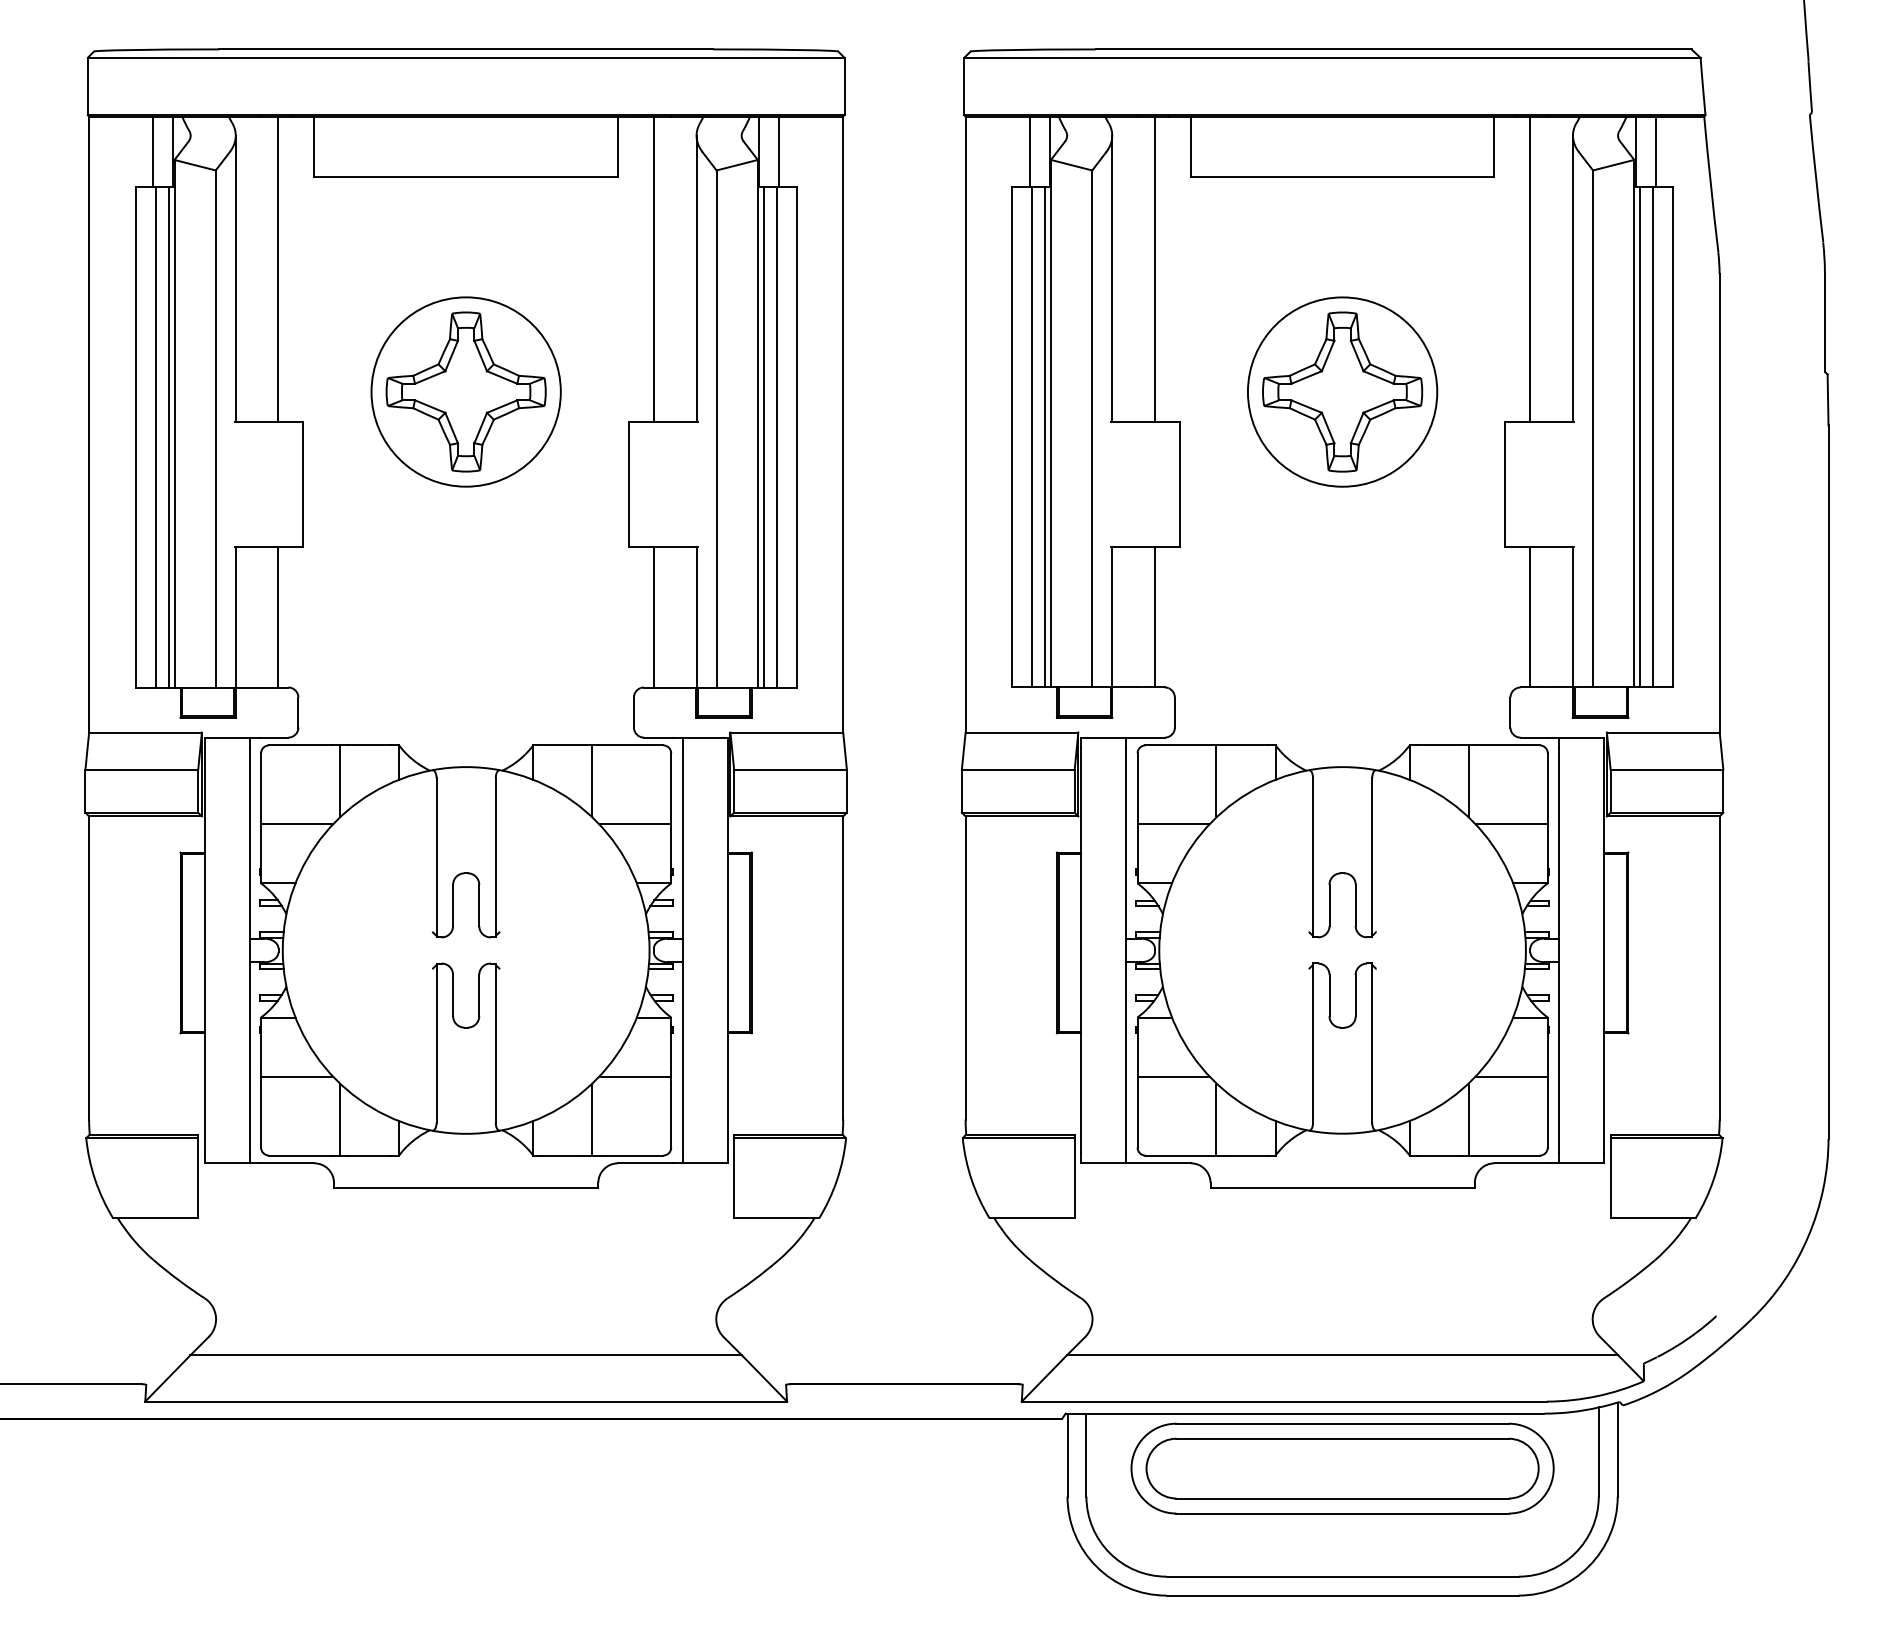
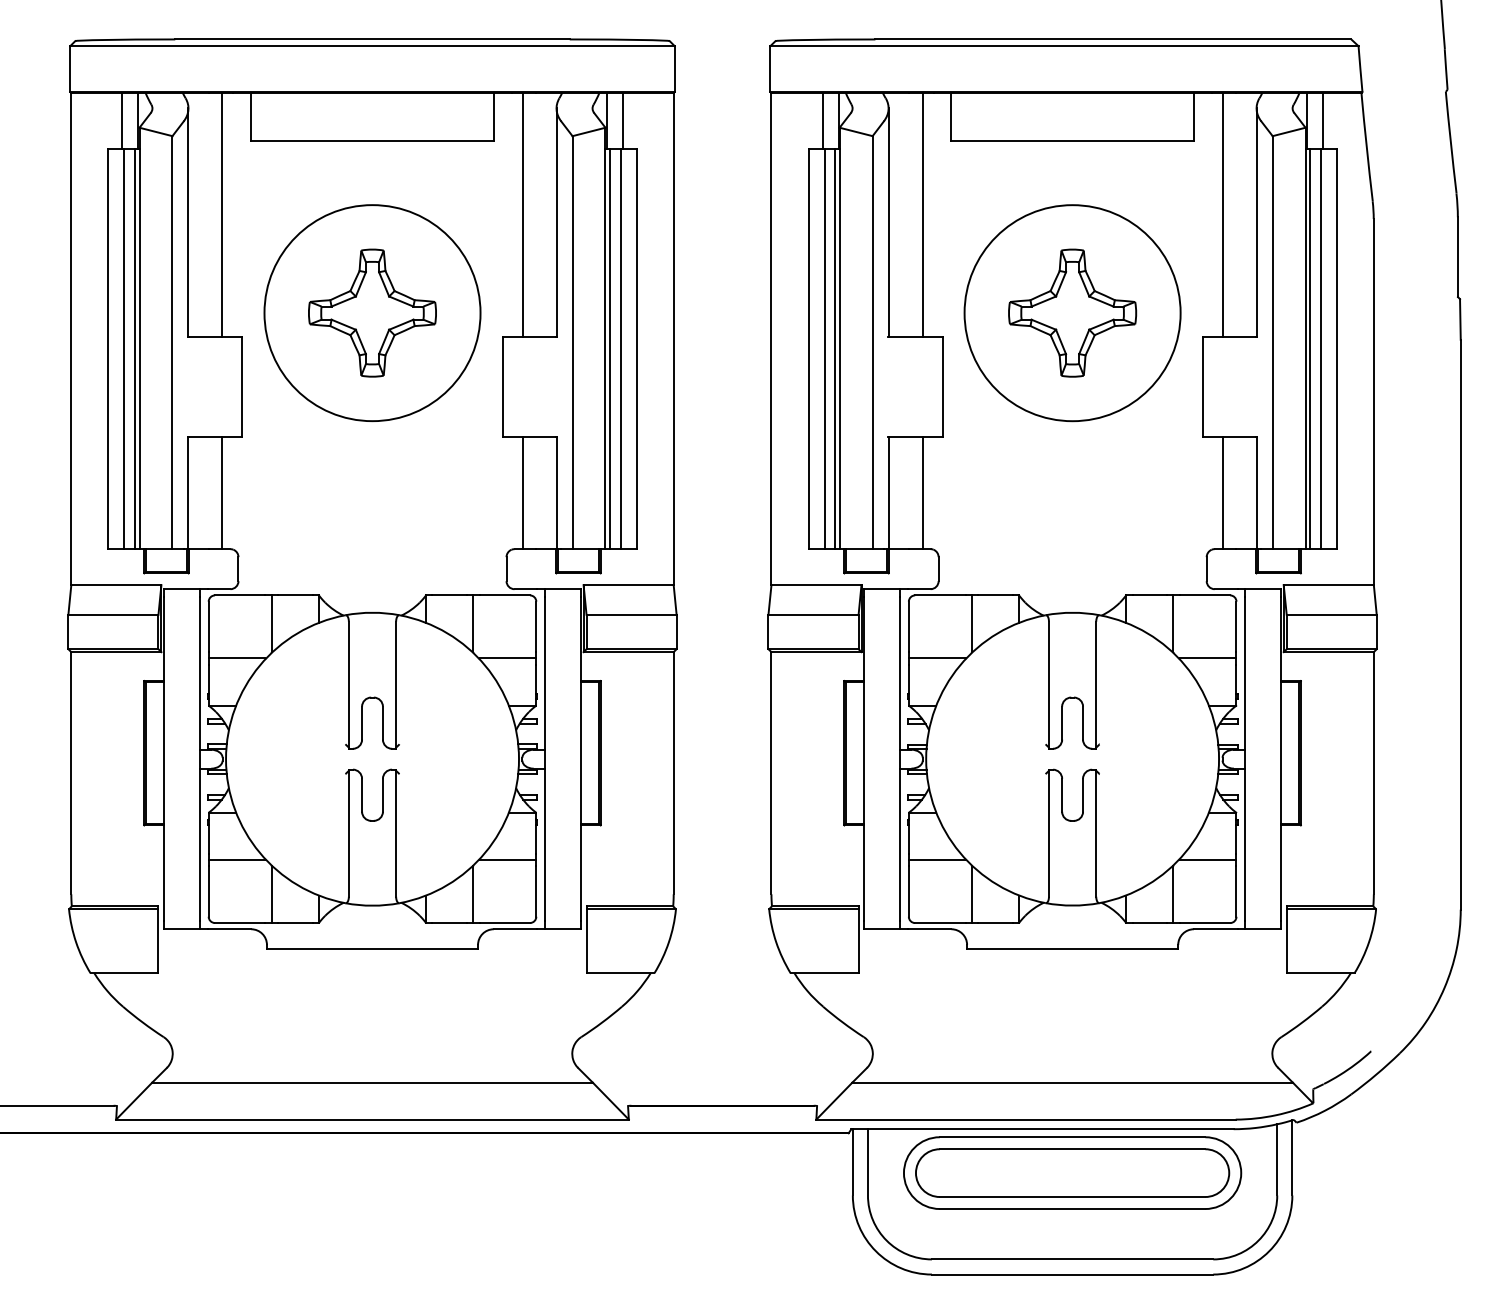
circle: (465, 391) -> (371, 312), size x1.43
circle: (1342, 391) -> (1072, 312), size x1.43

